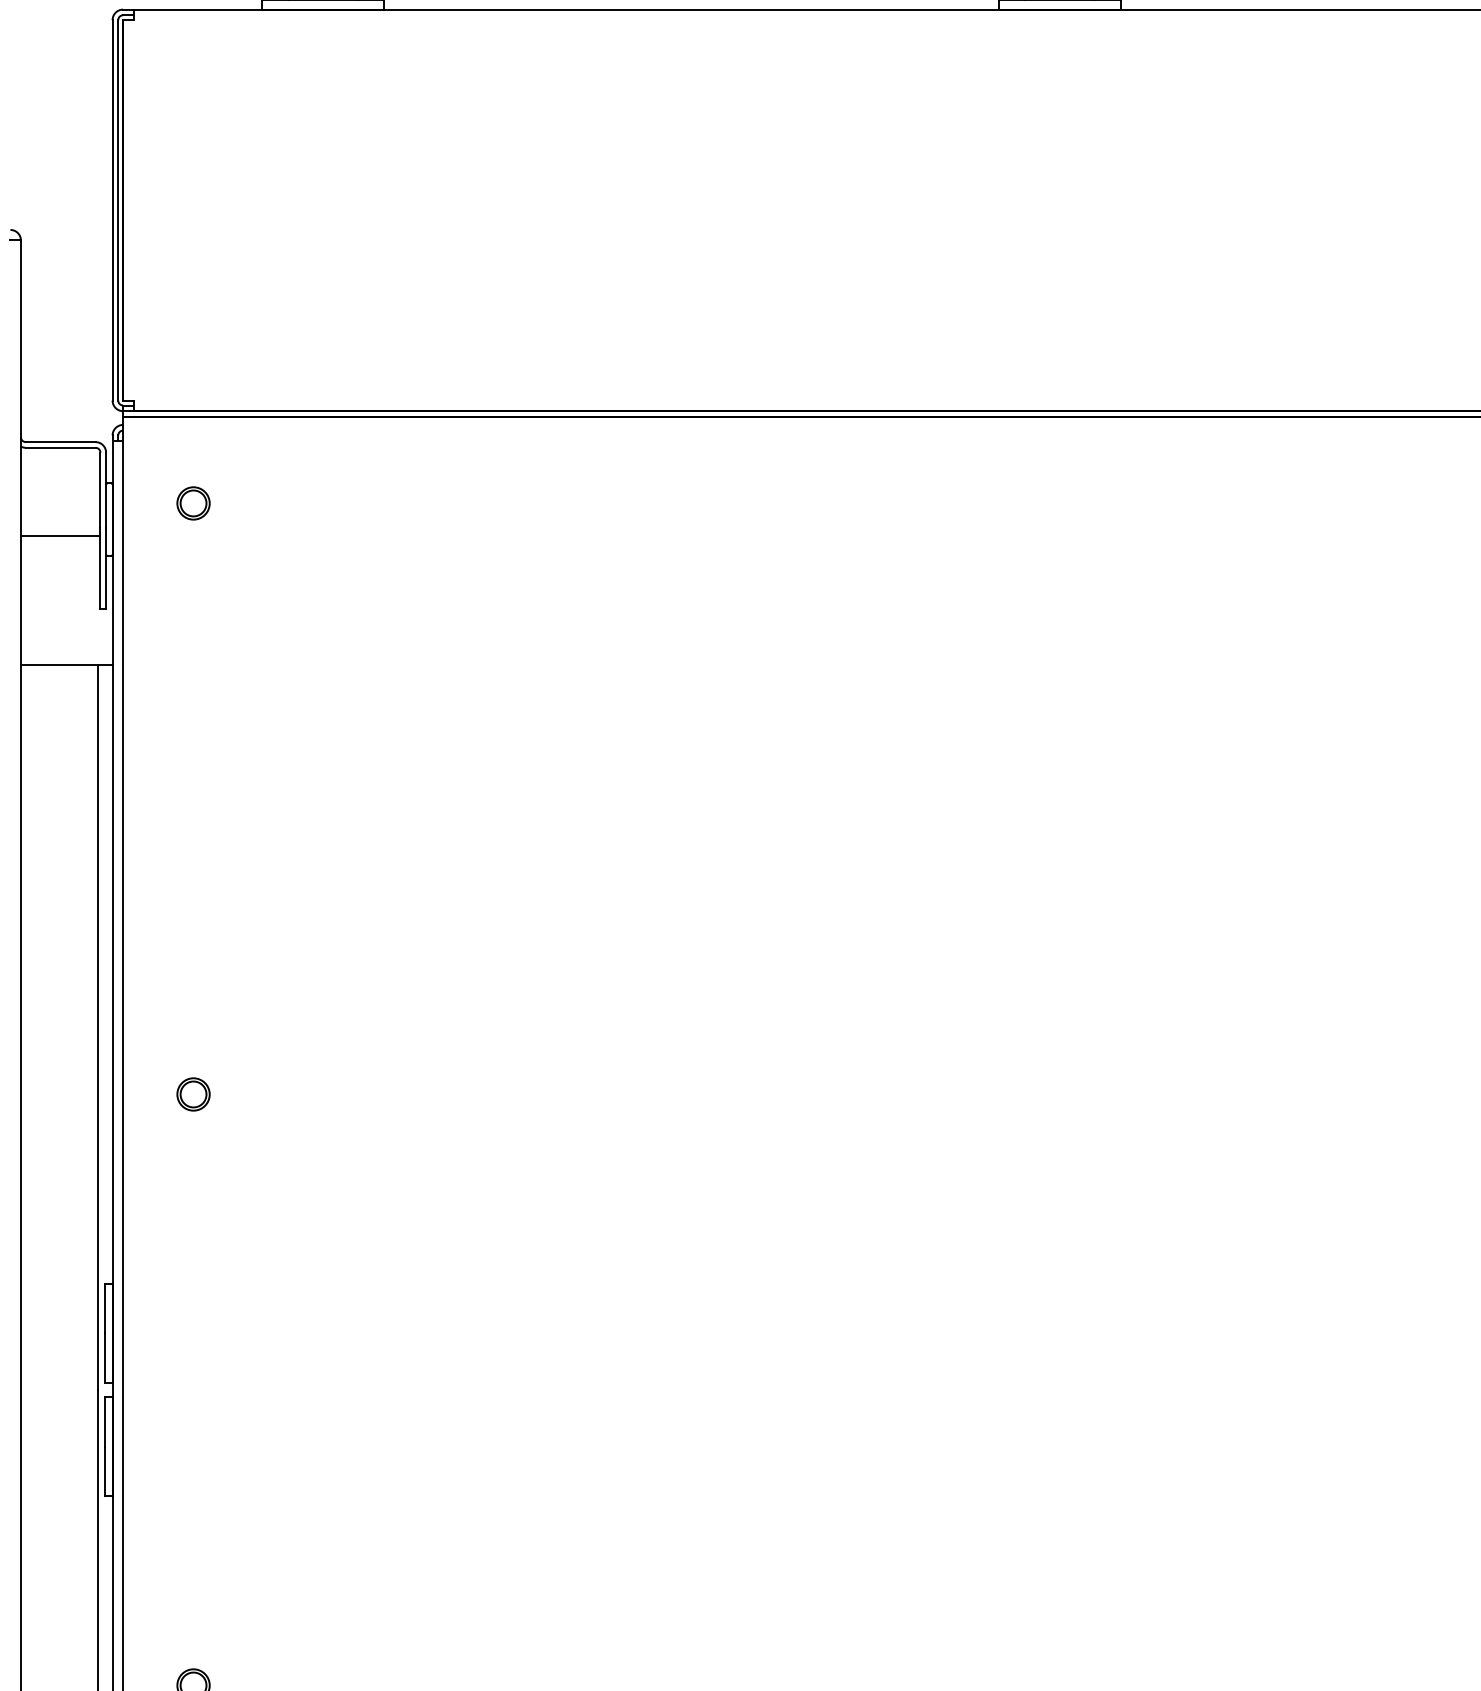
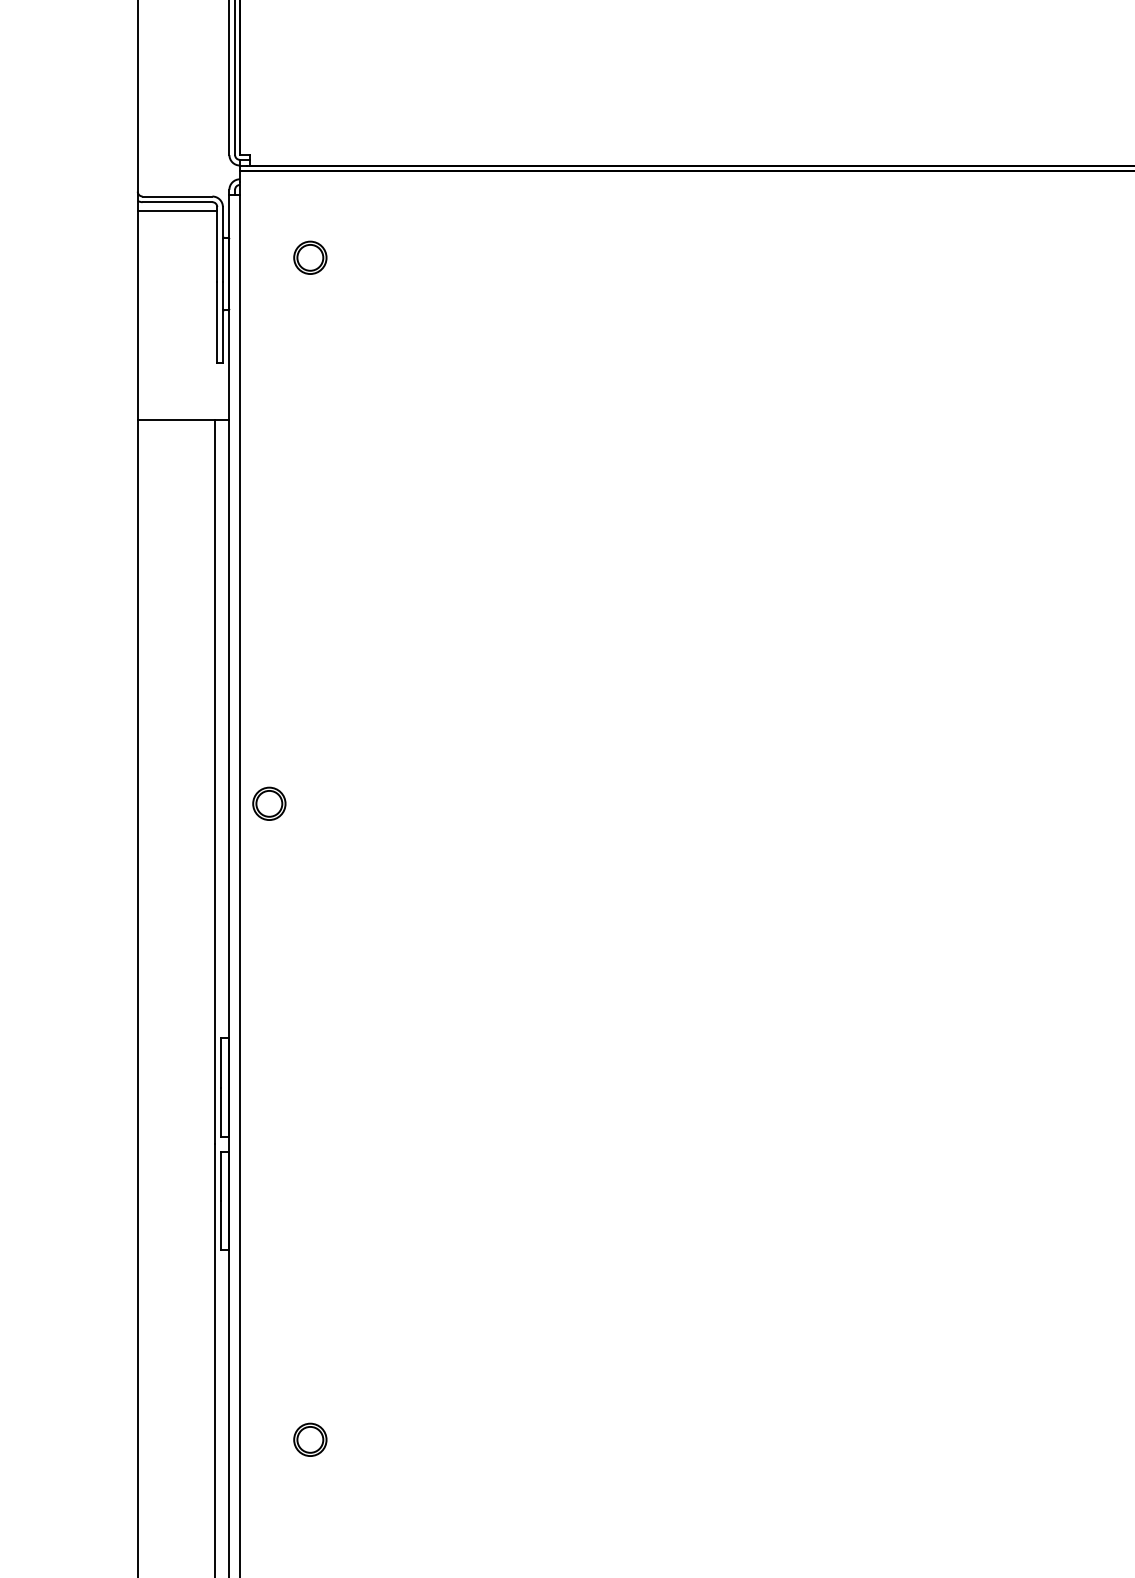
line: (60, 535) -> (177, 210), moved
part: (193, 1094) -> (269, 803), moved

